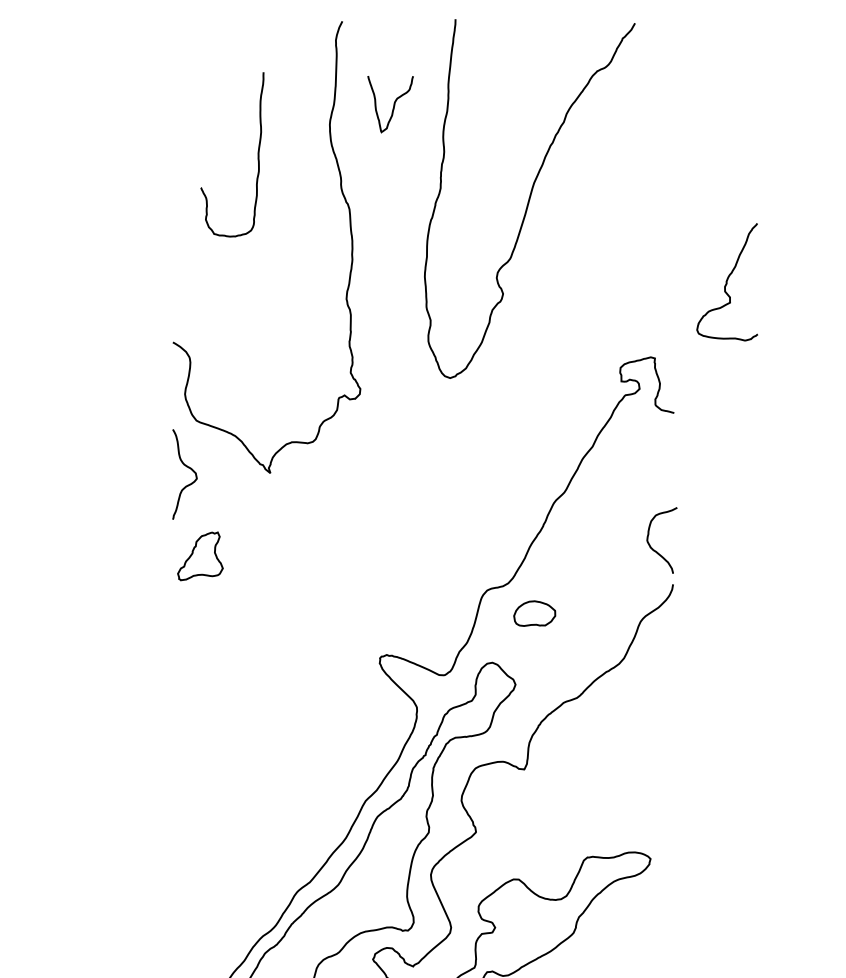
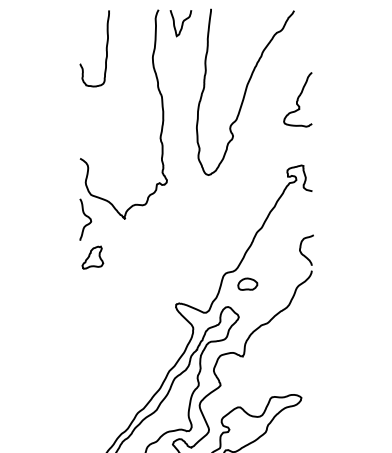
curve: (391, 104) -> (181, 23), moved
curve: (255, 154) -> (105, 48), moved
curve: (726, 281) -> (297, 99), moved

